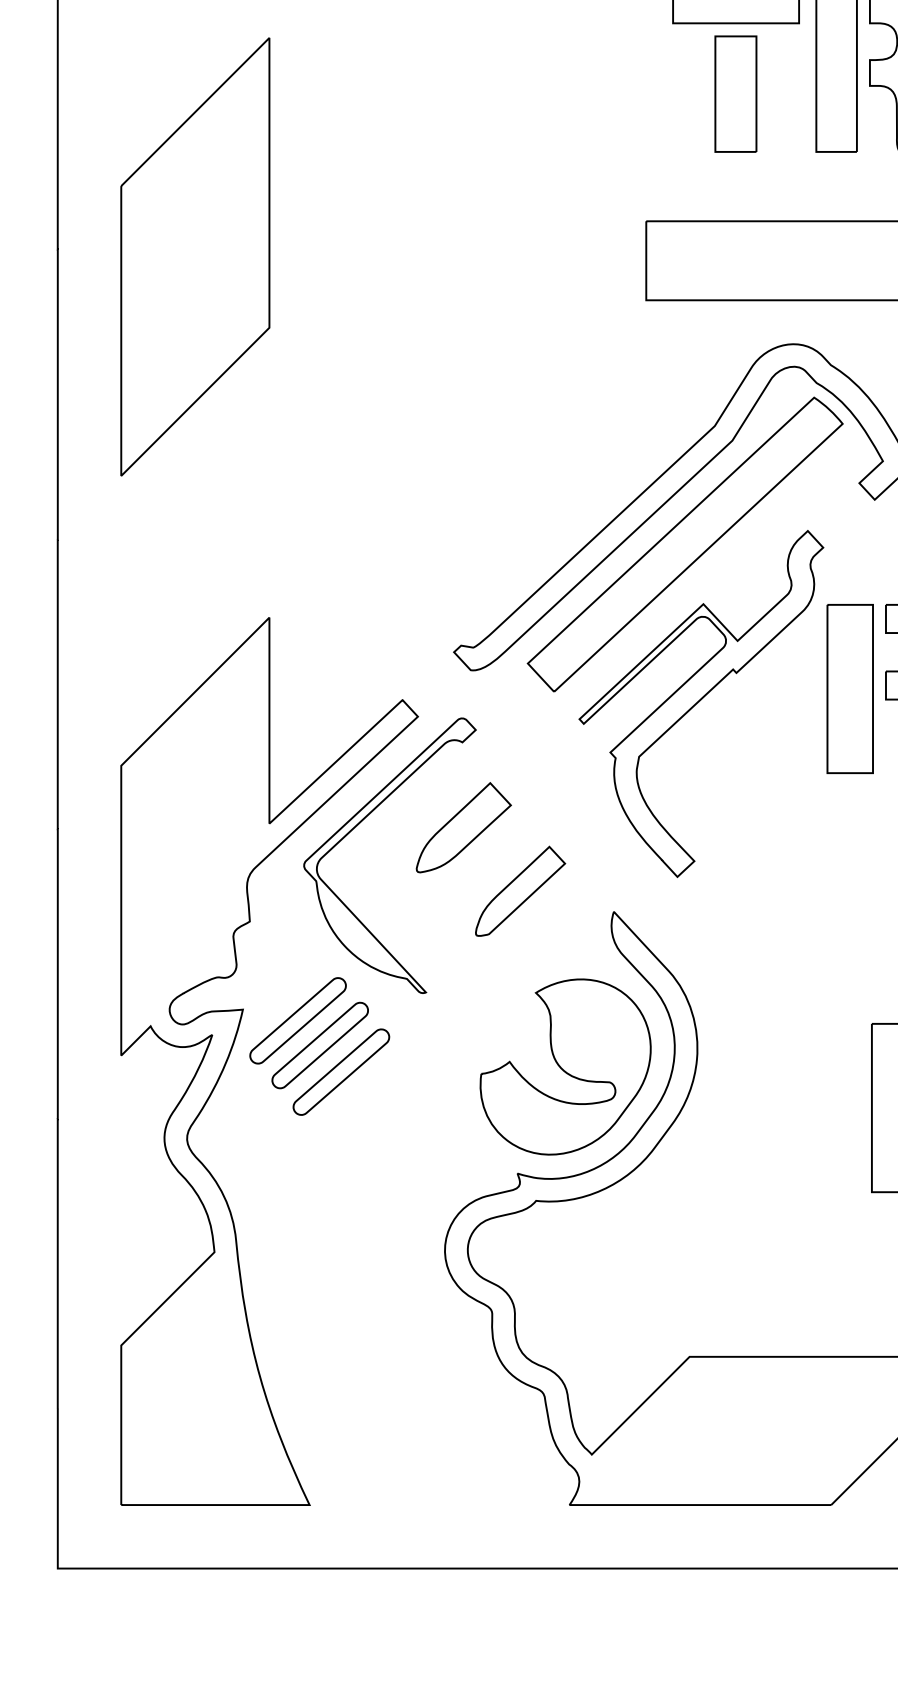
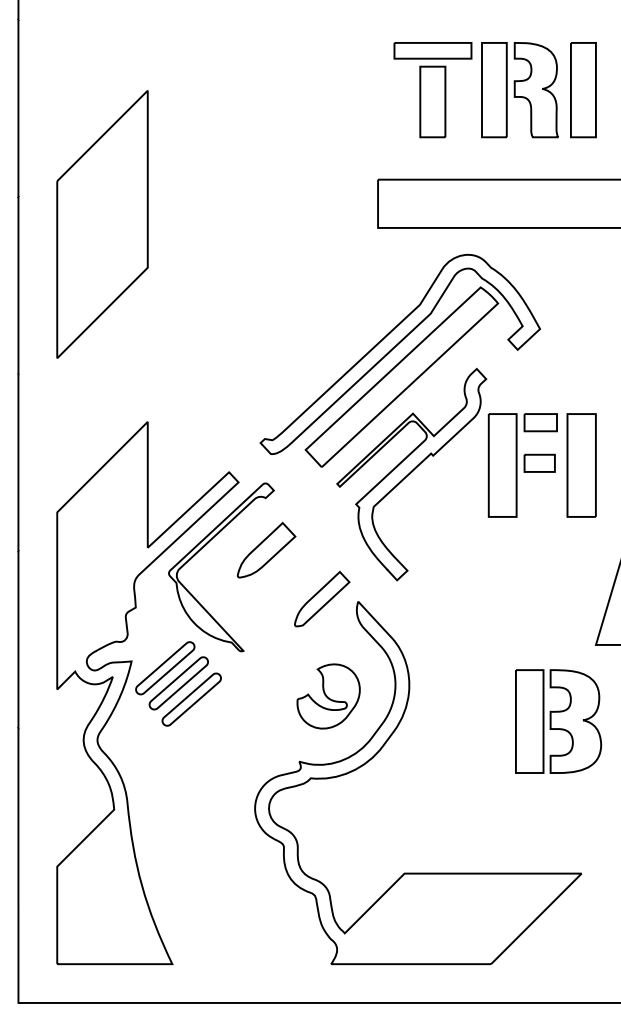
part: (195, 256) -> (102, 224), moved
part: (520, 891) -> (322, 599), moved
part: (565, 1067) -> (328, 696), size x0.6

